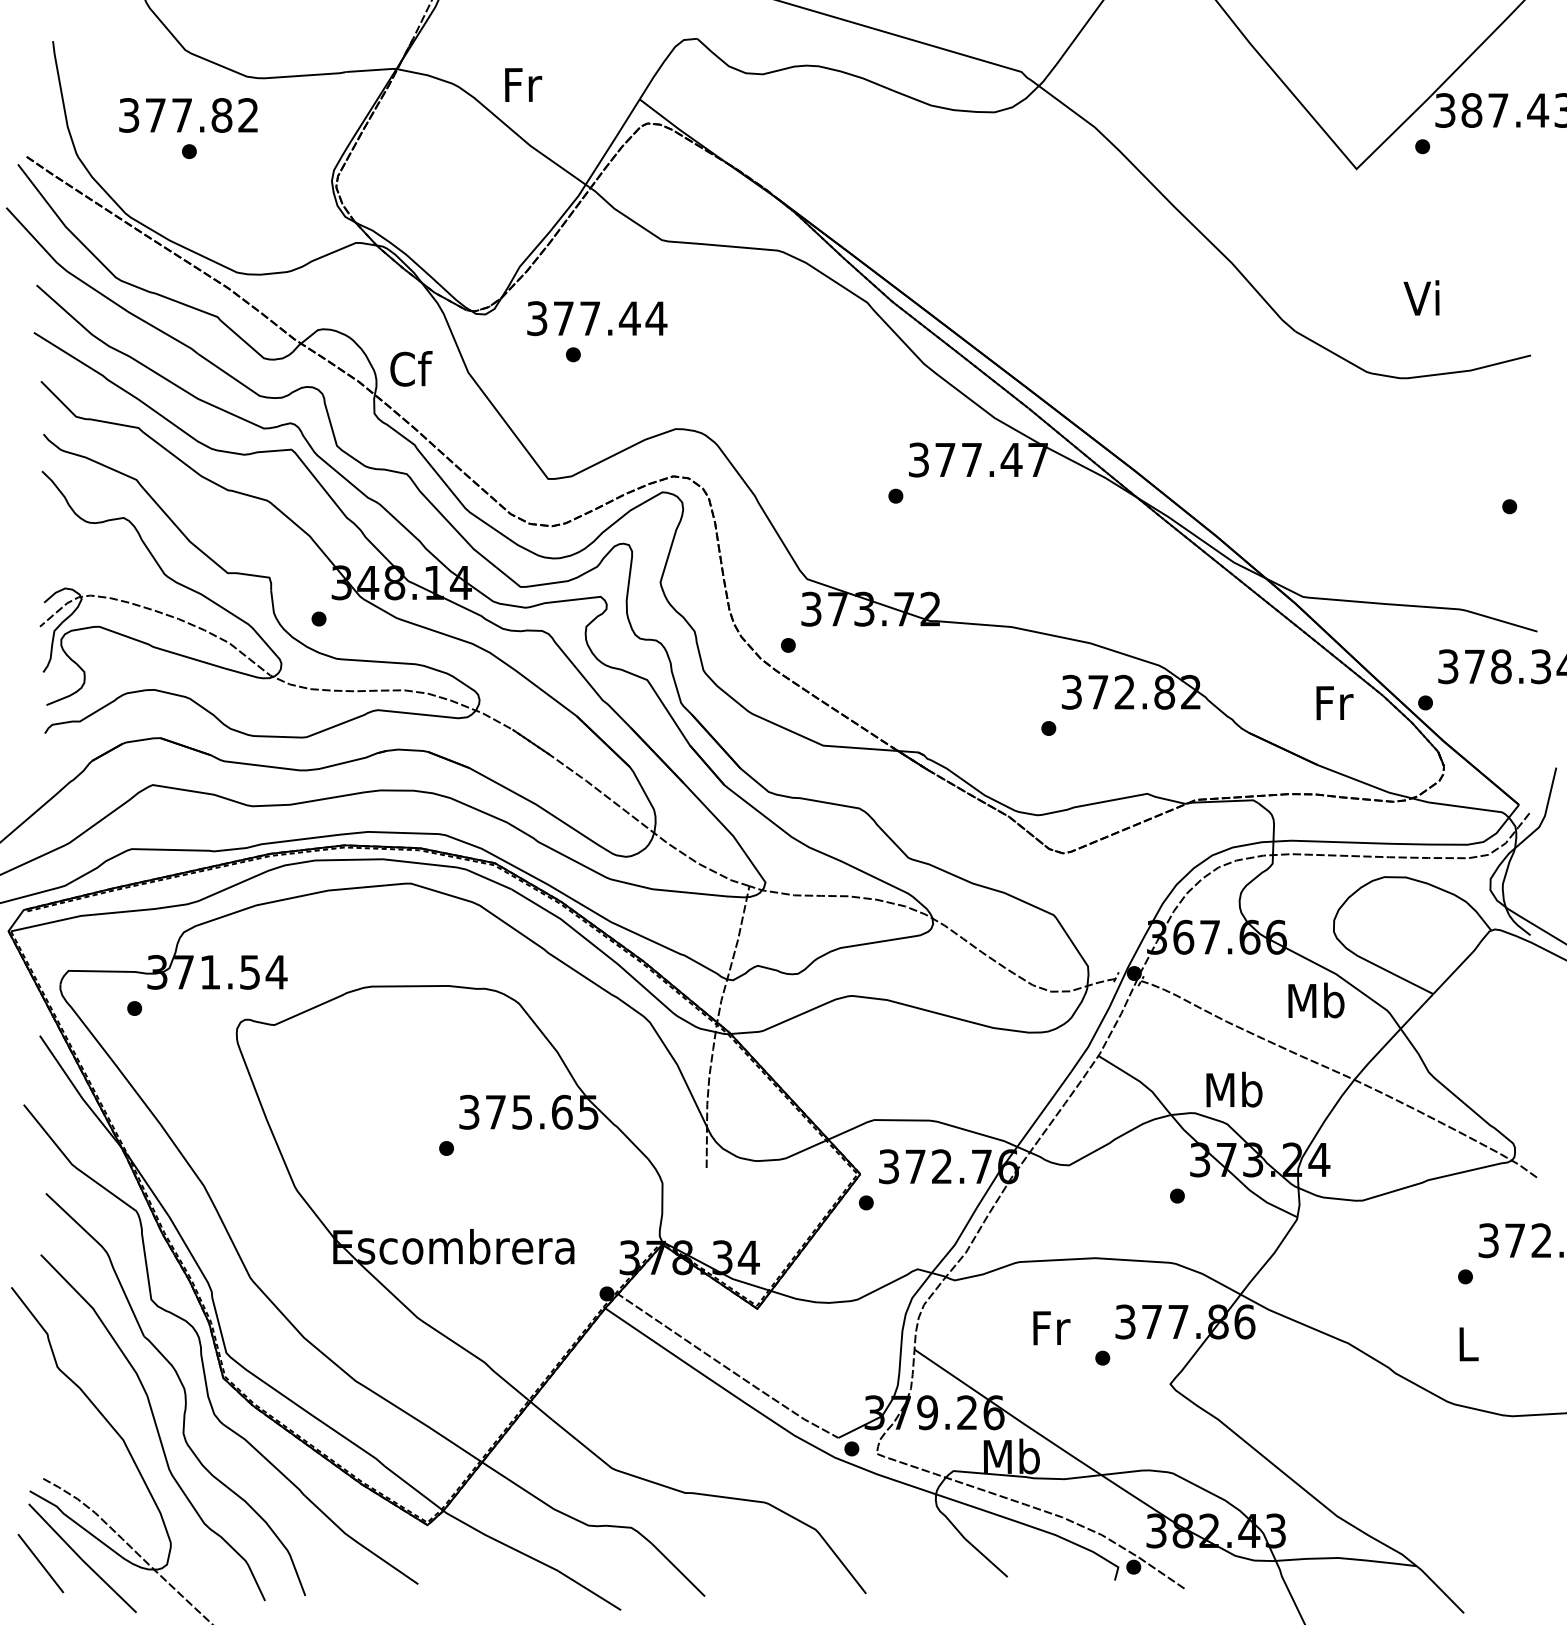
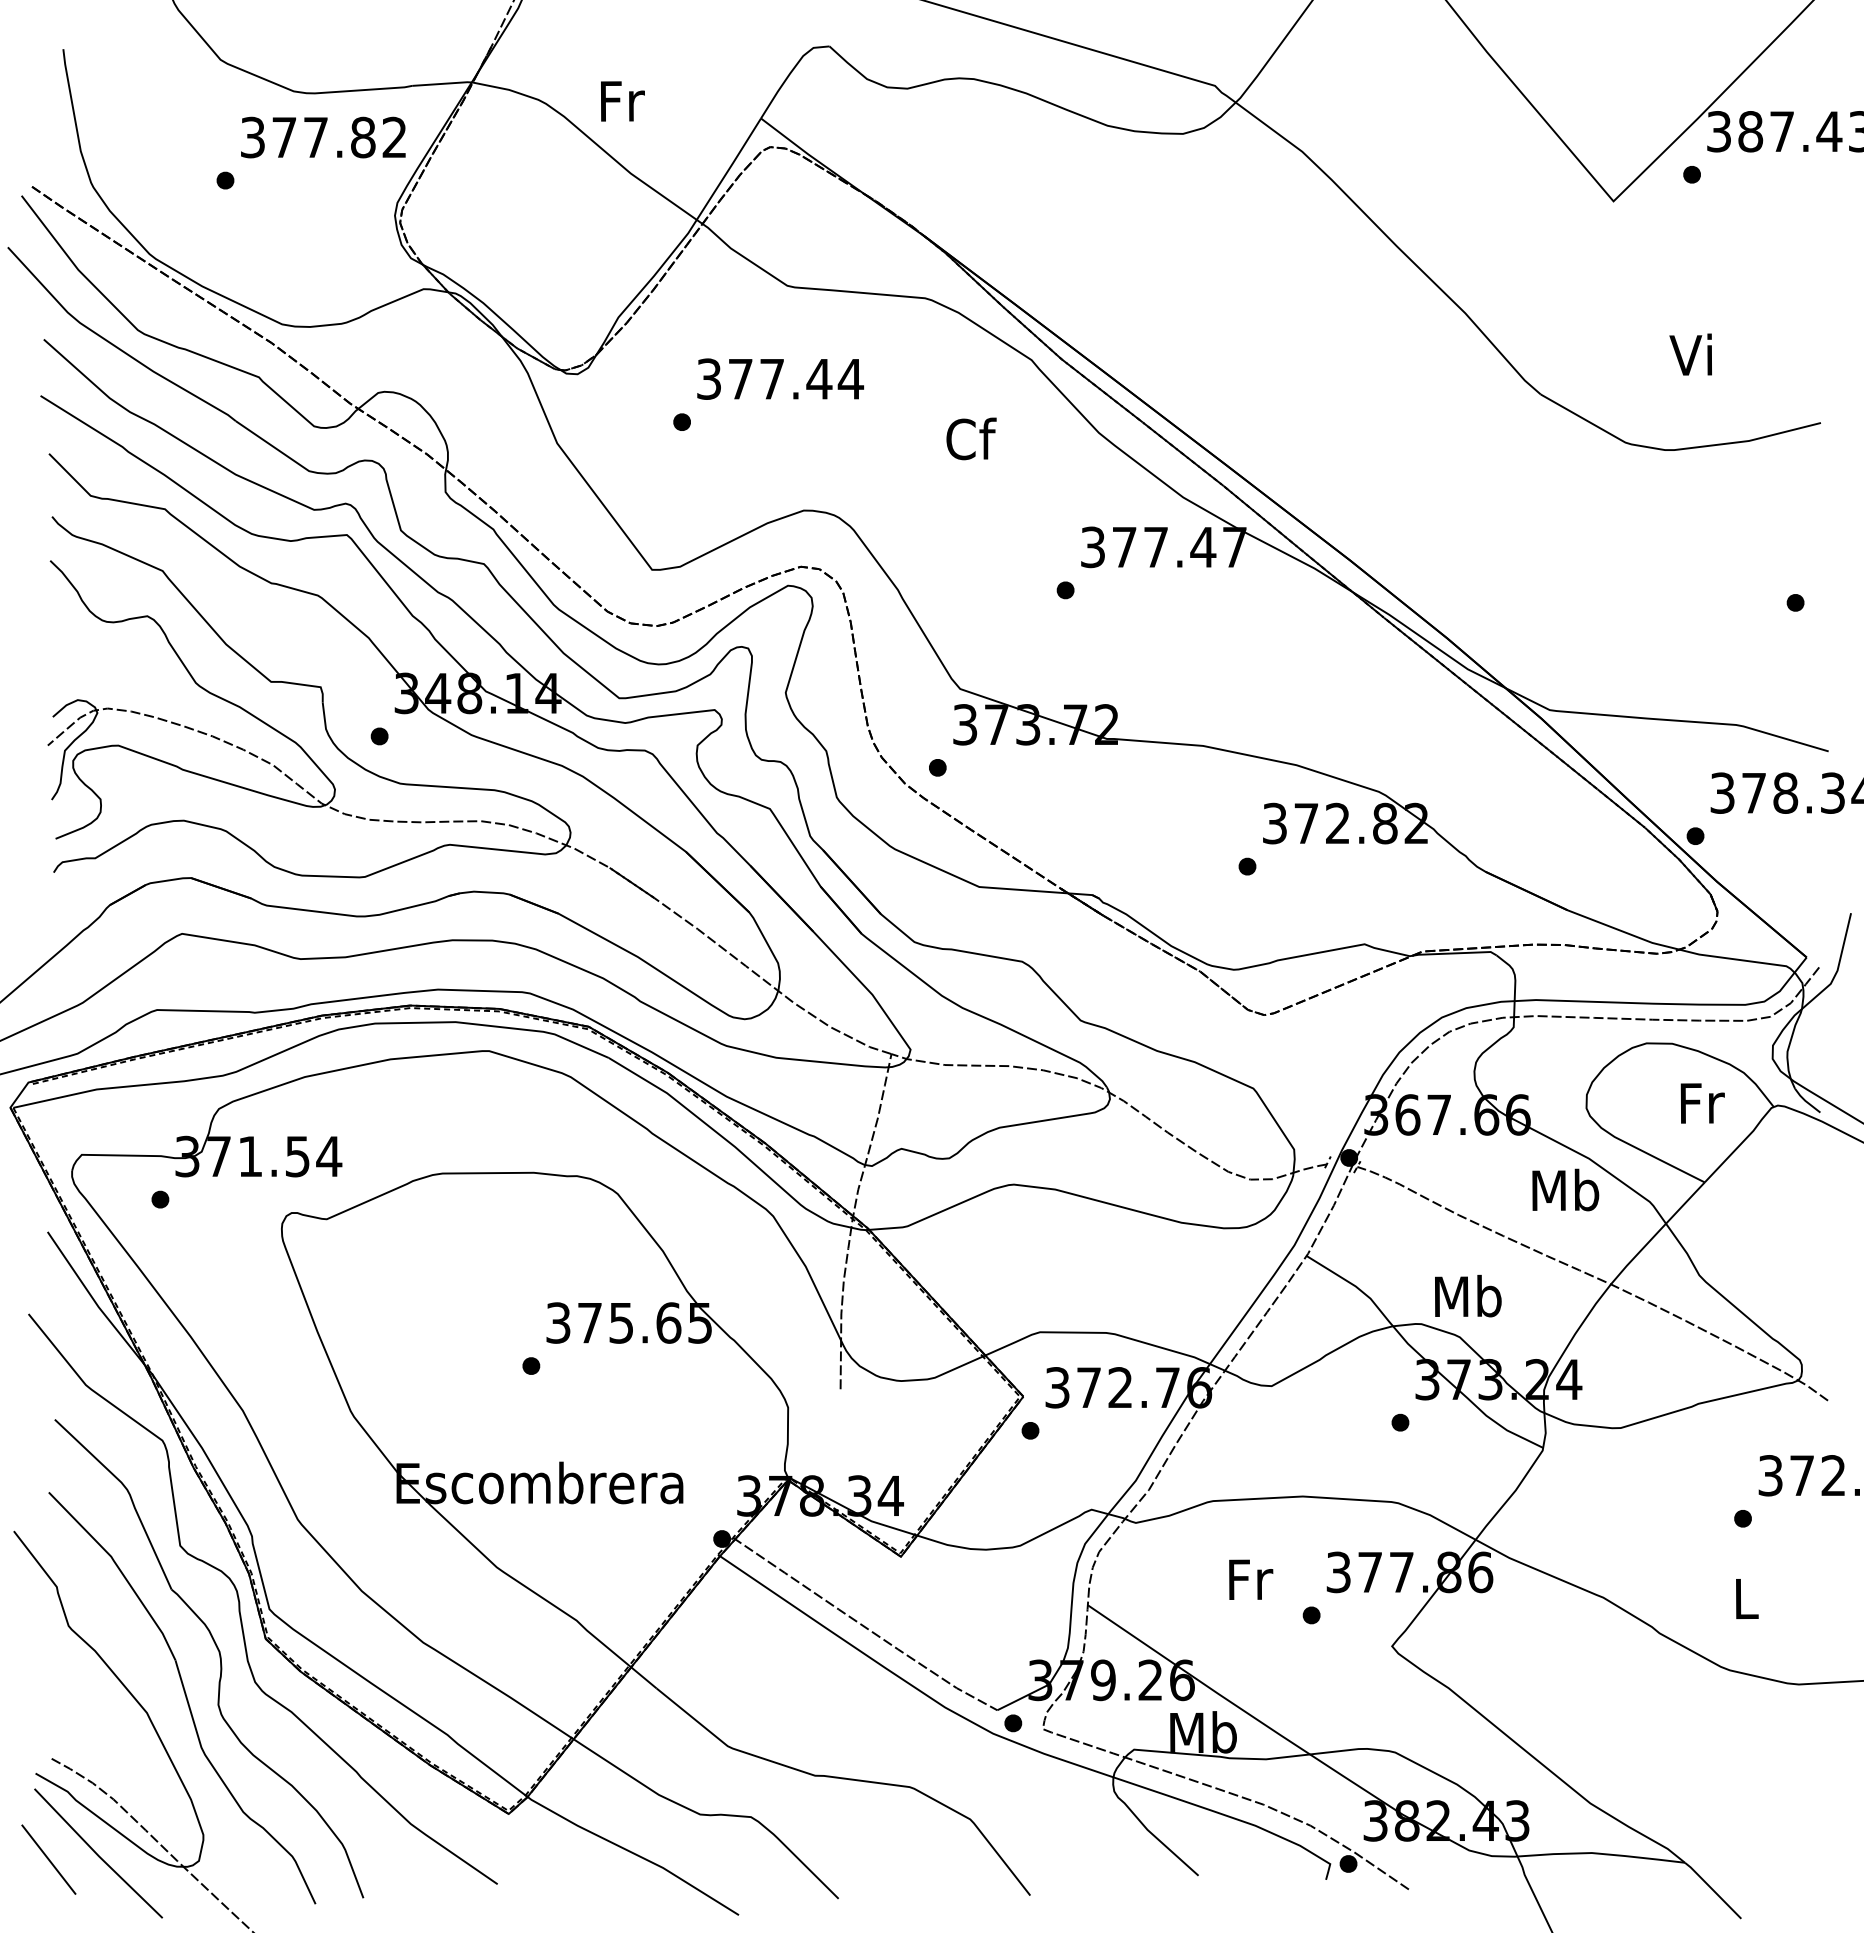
text: (188, 115) -> (323, 137), moved
text: (597, 318) -> (780, 378), moved
text: (411, 368) -> (971, 438), moved
text: (1334, 703) -> (1702, 1103), moved

